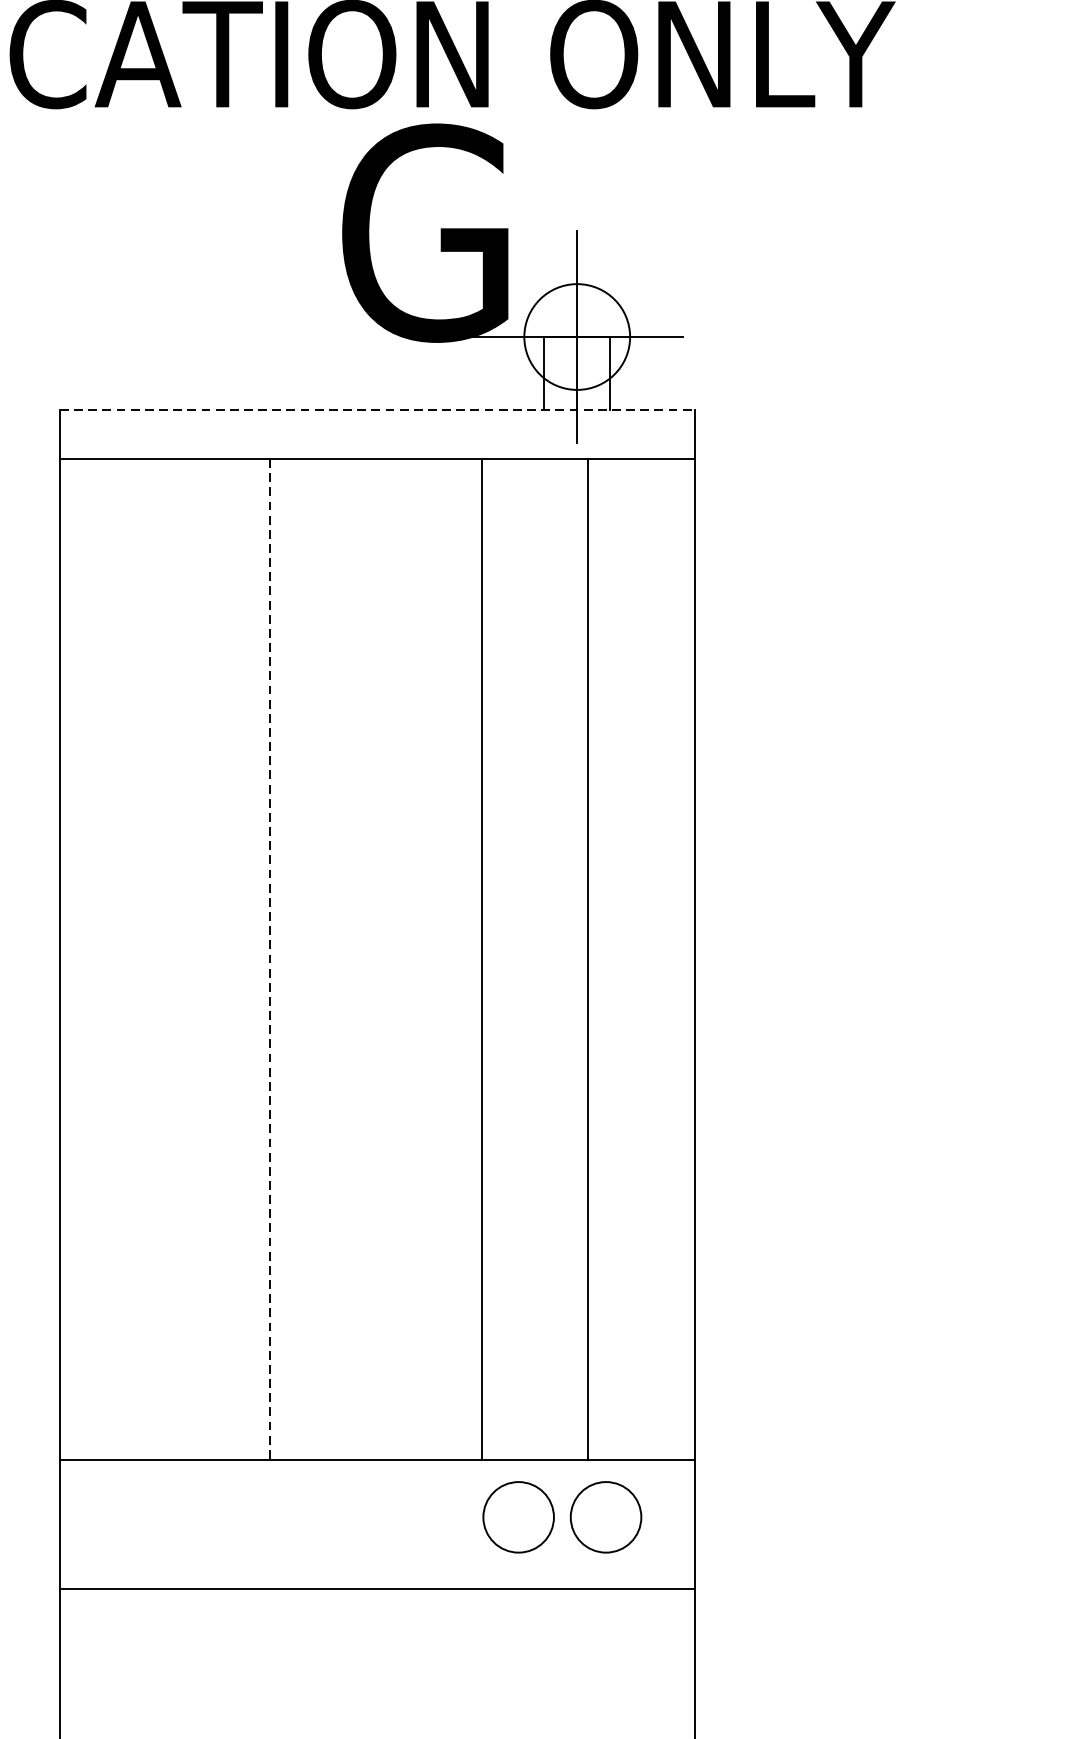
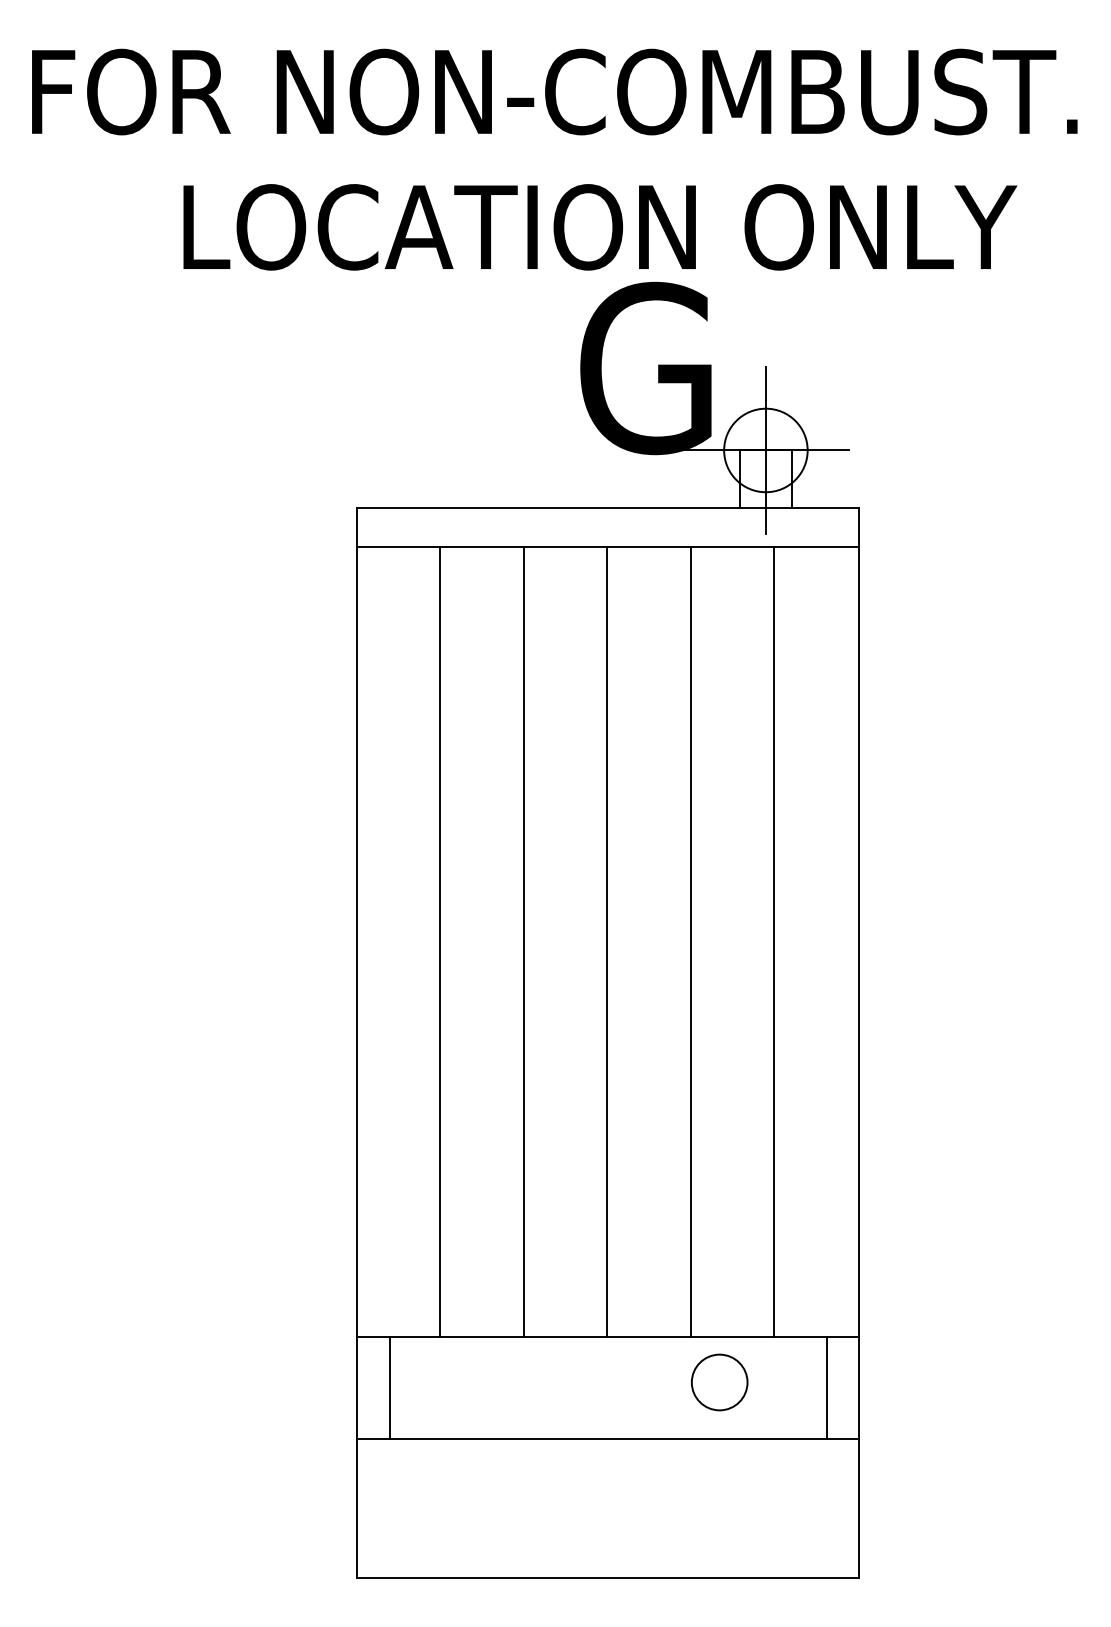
line: (377, 409) -> (608, 507), dashed -> solid
line: (163, 958) -> (439, 941), added
line: (376, 958) -> (607, 941), added
line: (270, 960) -> (523, 942), dashed -> solid
circle: (605, 1517) -> (788, 1382), removed
line: (100, 1523) -> (389, 1387), added
line: (653, 1523) -> (826, 1387), added

